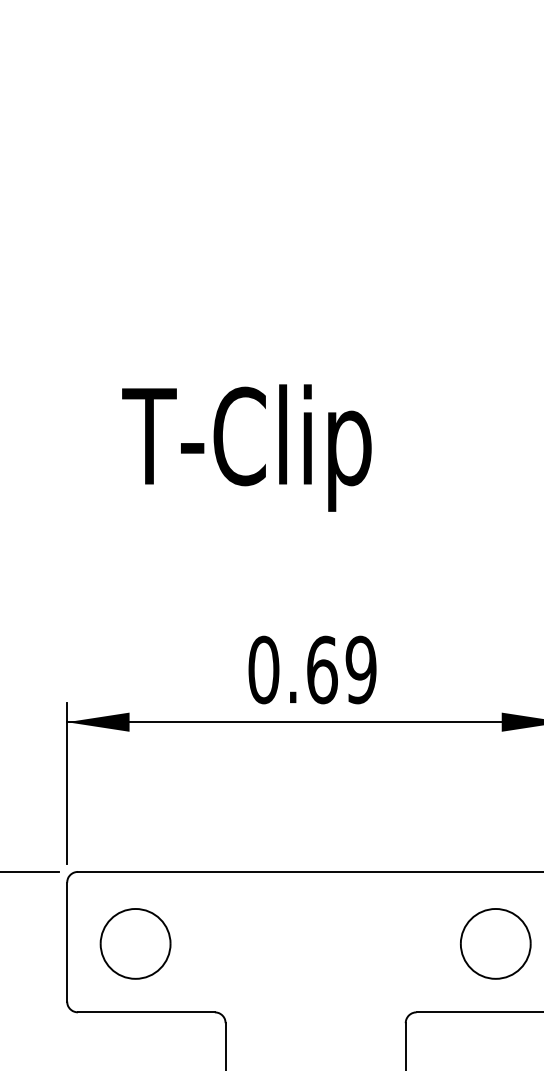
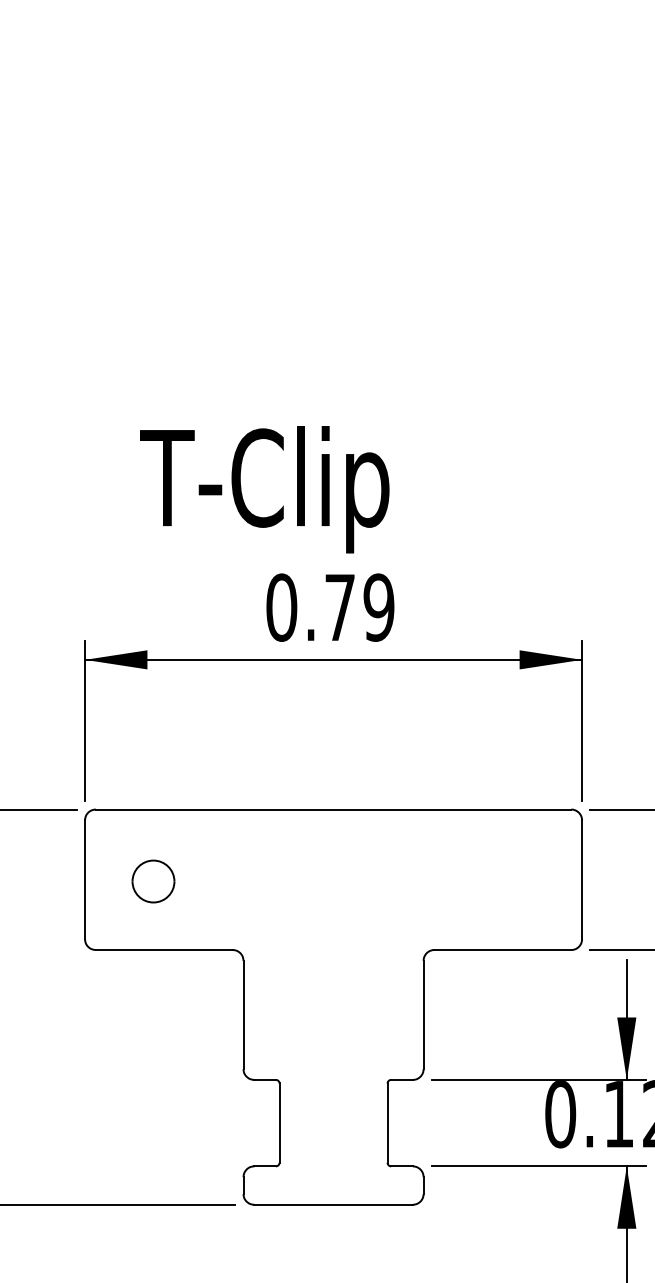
text: (246, 447) -> (264, 489), moved
text: (322, 669) -> (340, 607), 0.69 -> 0.79
part: (135, 943) -> (153, 881), size x0.6
part: (495, 943) -> (513, 881), removed

